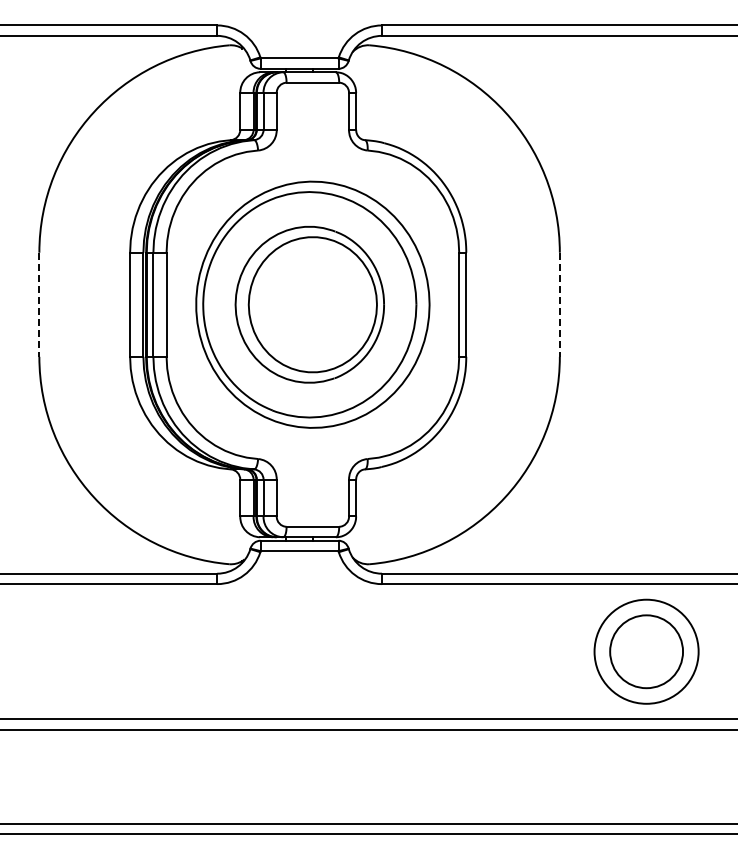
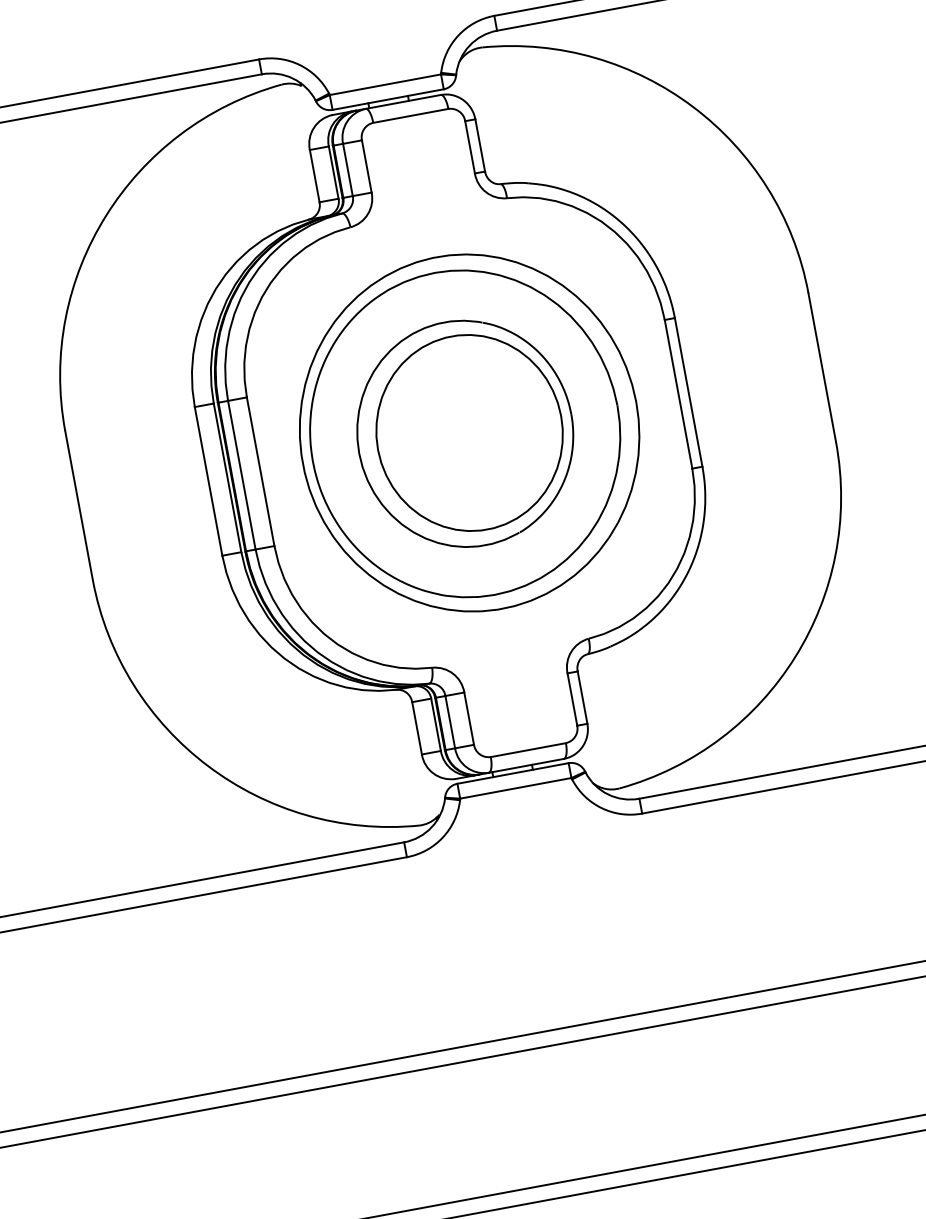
line: (39, 305) -> (79, 506), dashed -> solid
line: (559, 305) -> (821, 368), dashed -> solid

